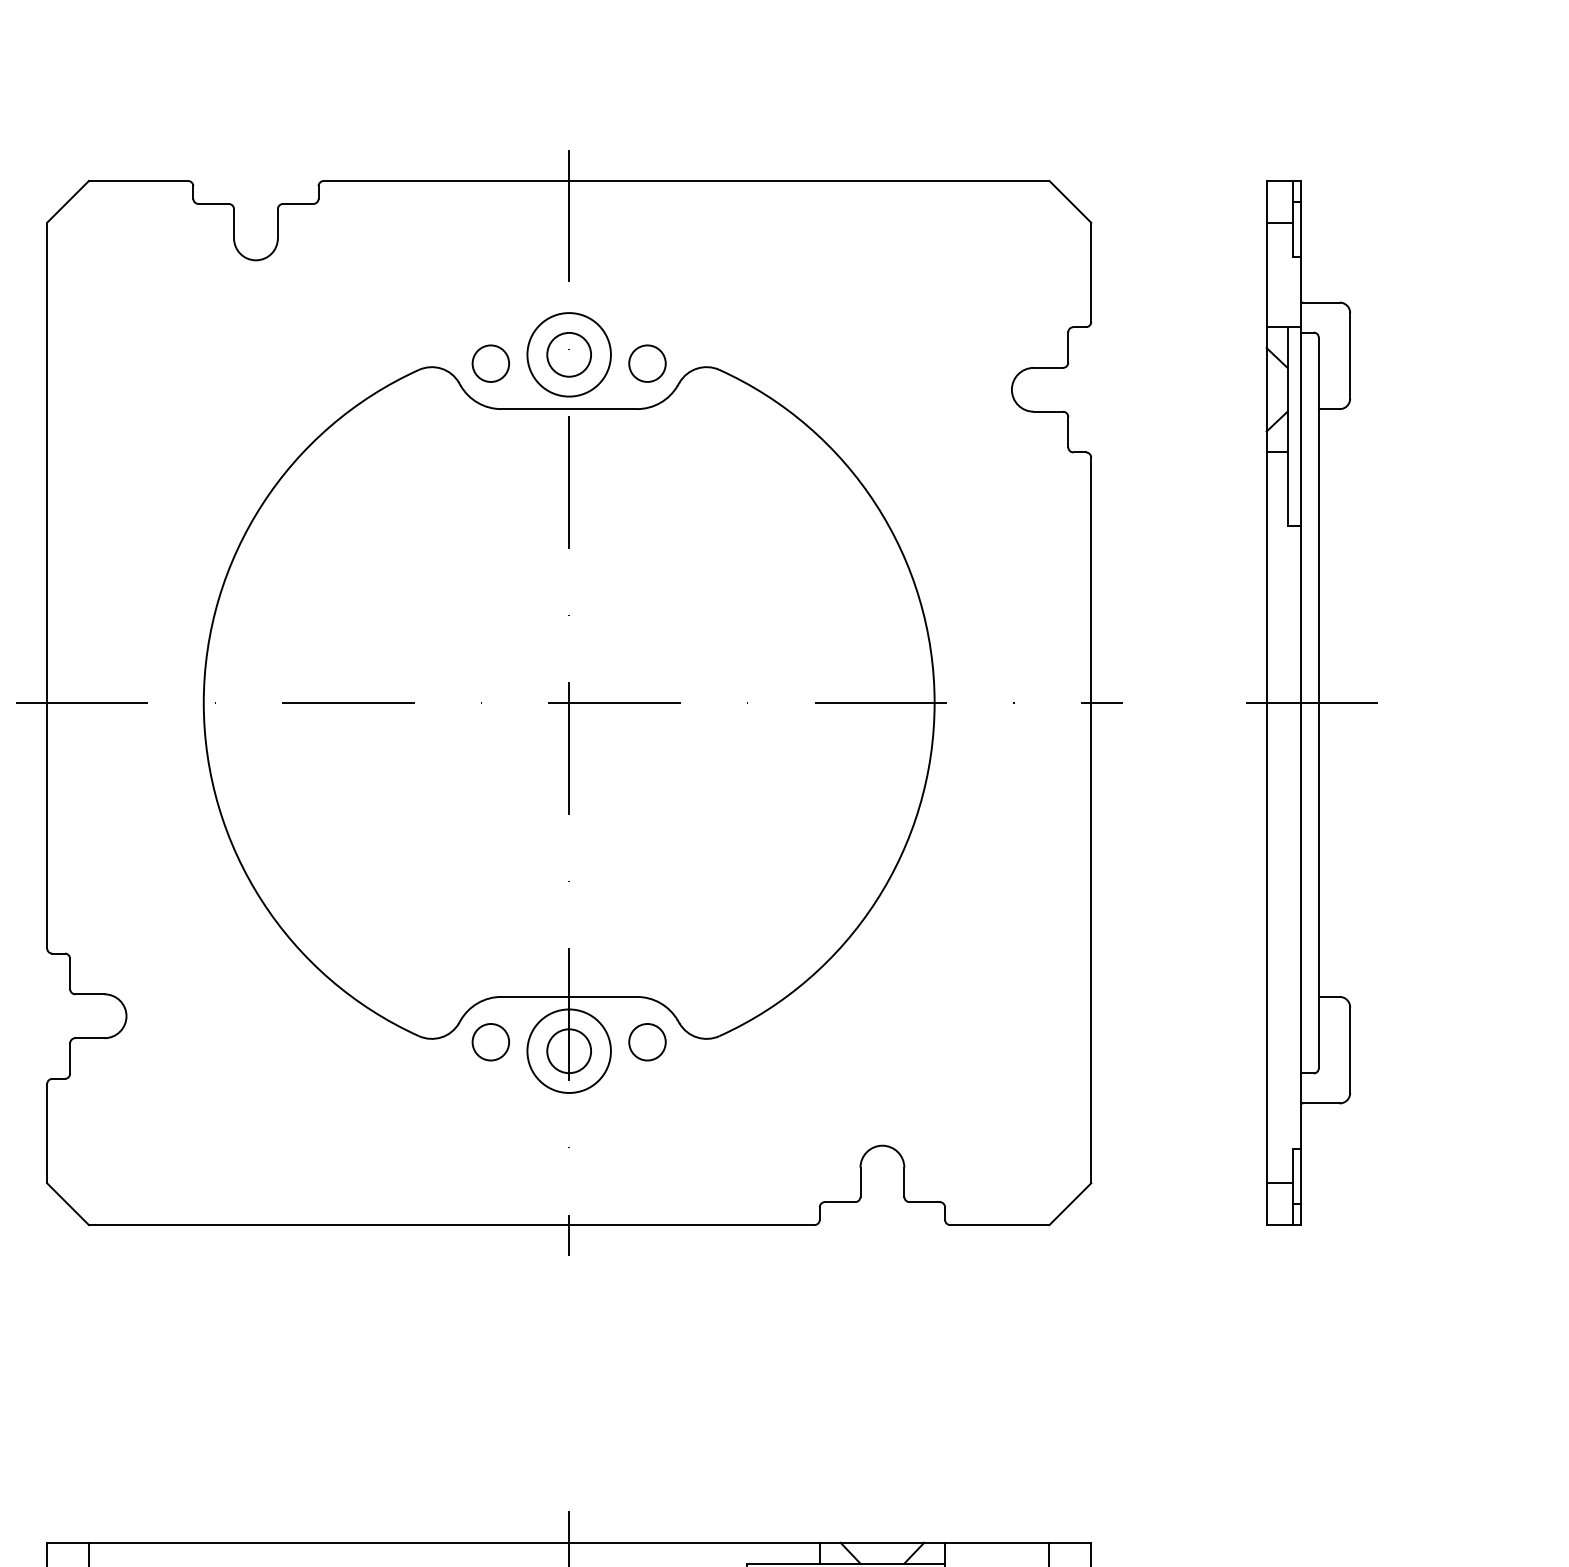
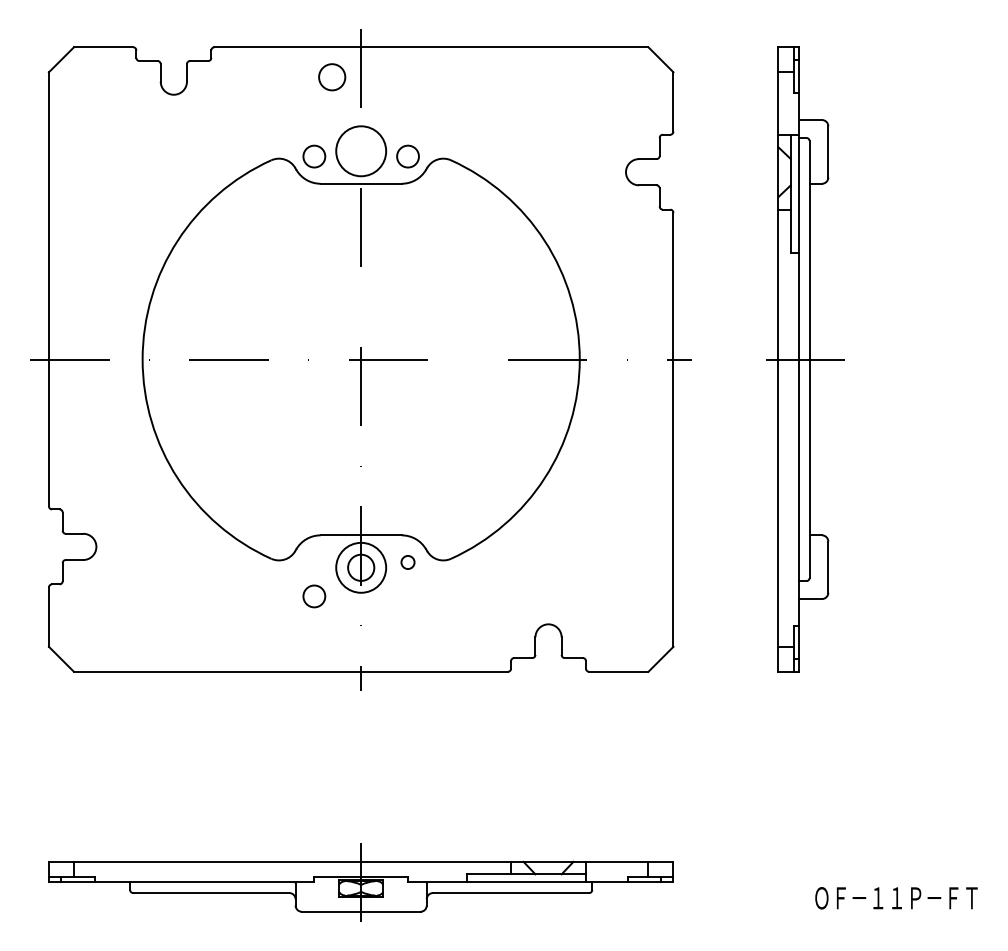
circle: (569, 355) -> (332, 77), moved
circle: (491, 1042) -> (314, 596), moved
circle: (646, 1042) -> (407, 562), size x0.6

